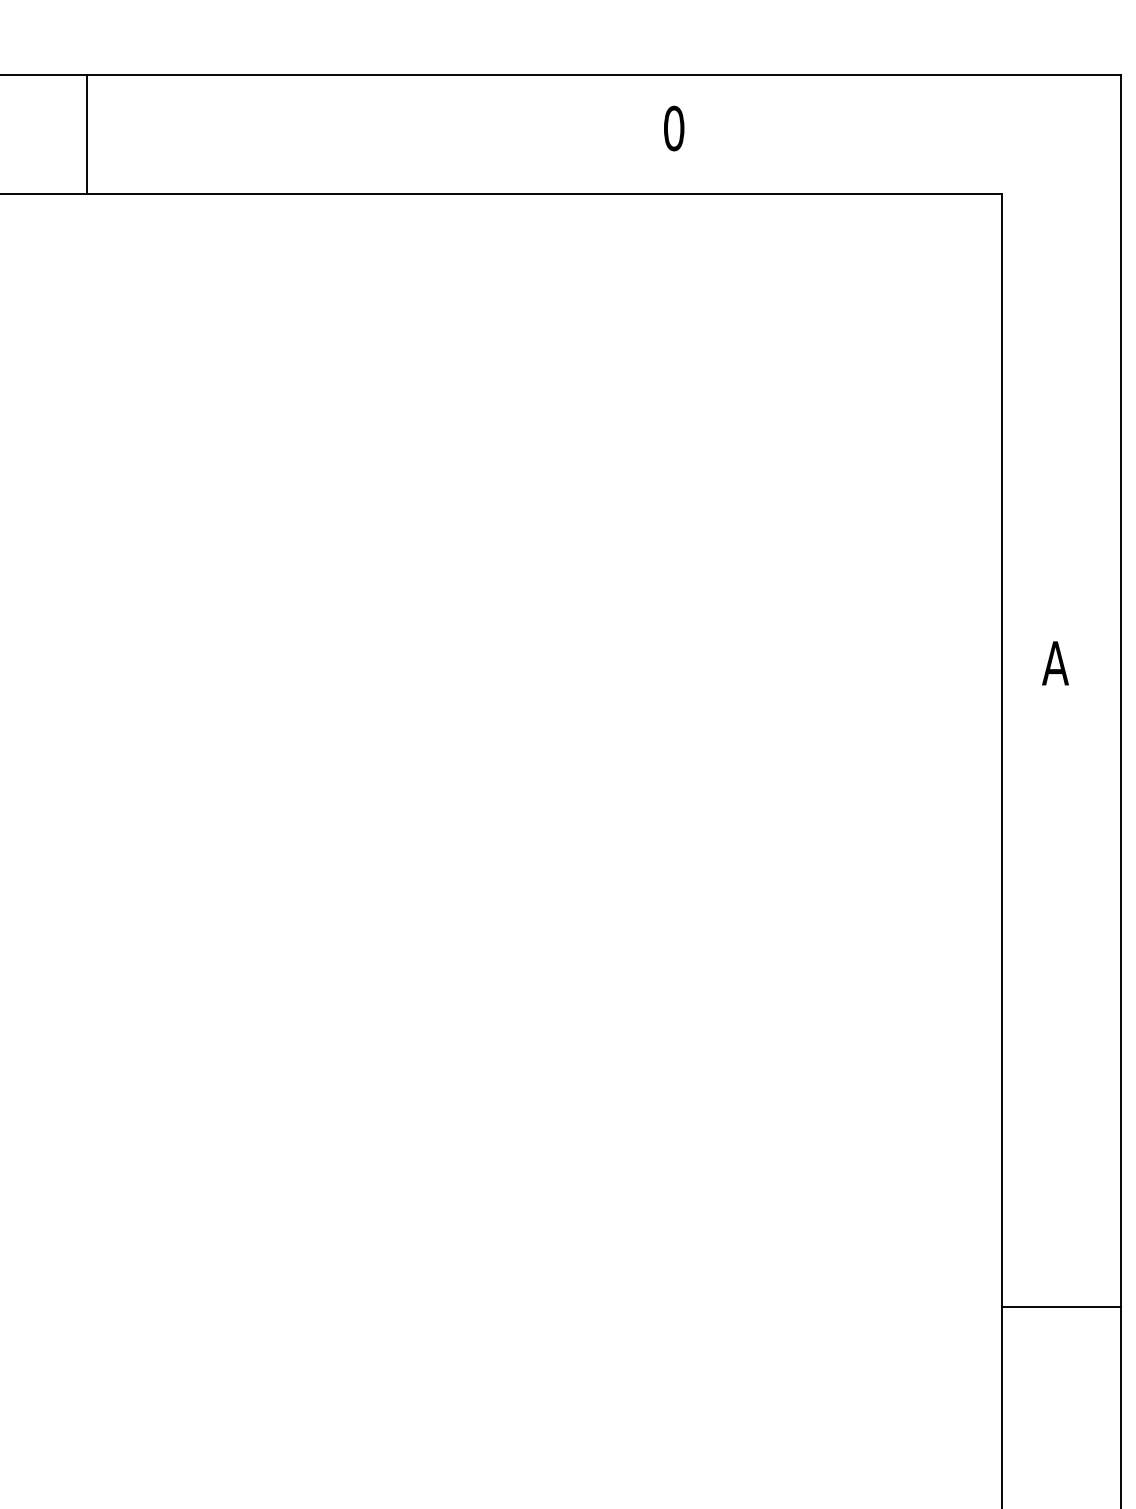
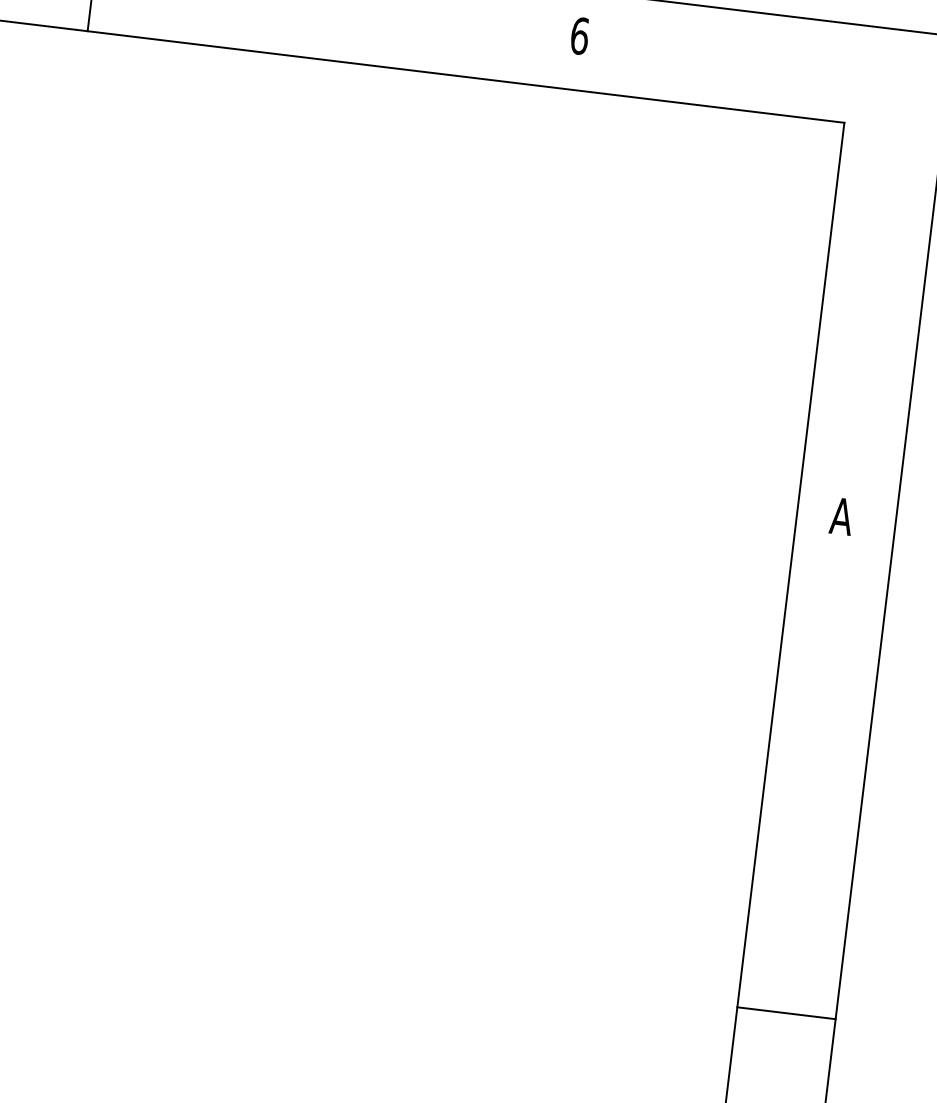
text: (674, 128) -> (580, 36), 0 -> 6
line: (1060, 1307) -> (785, 1013), moved

